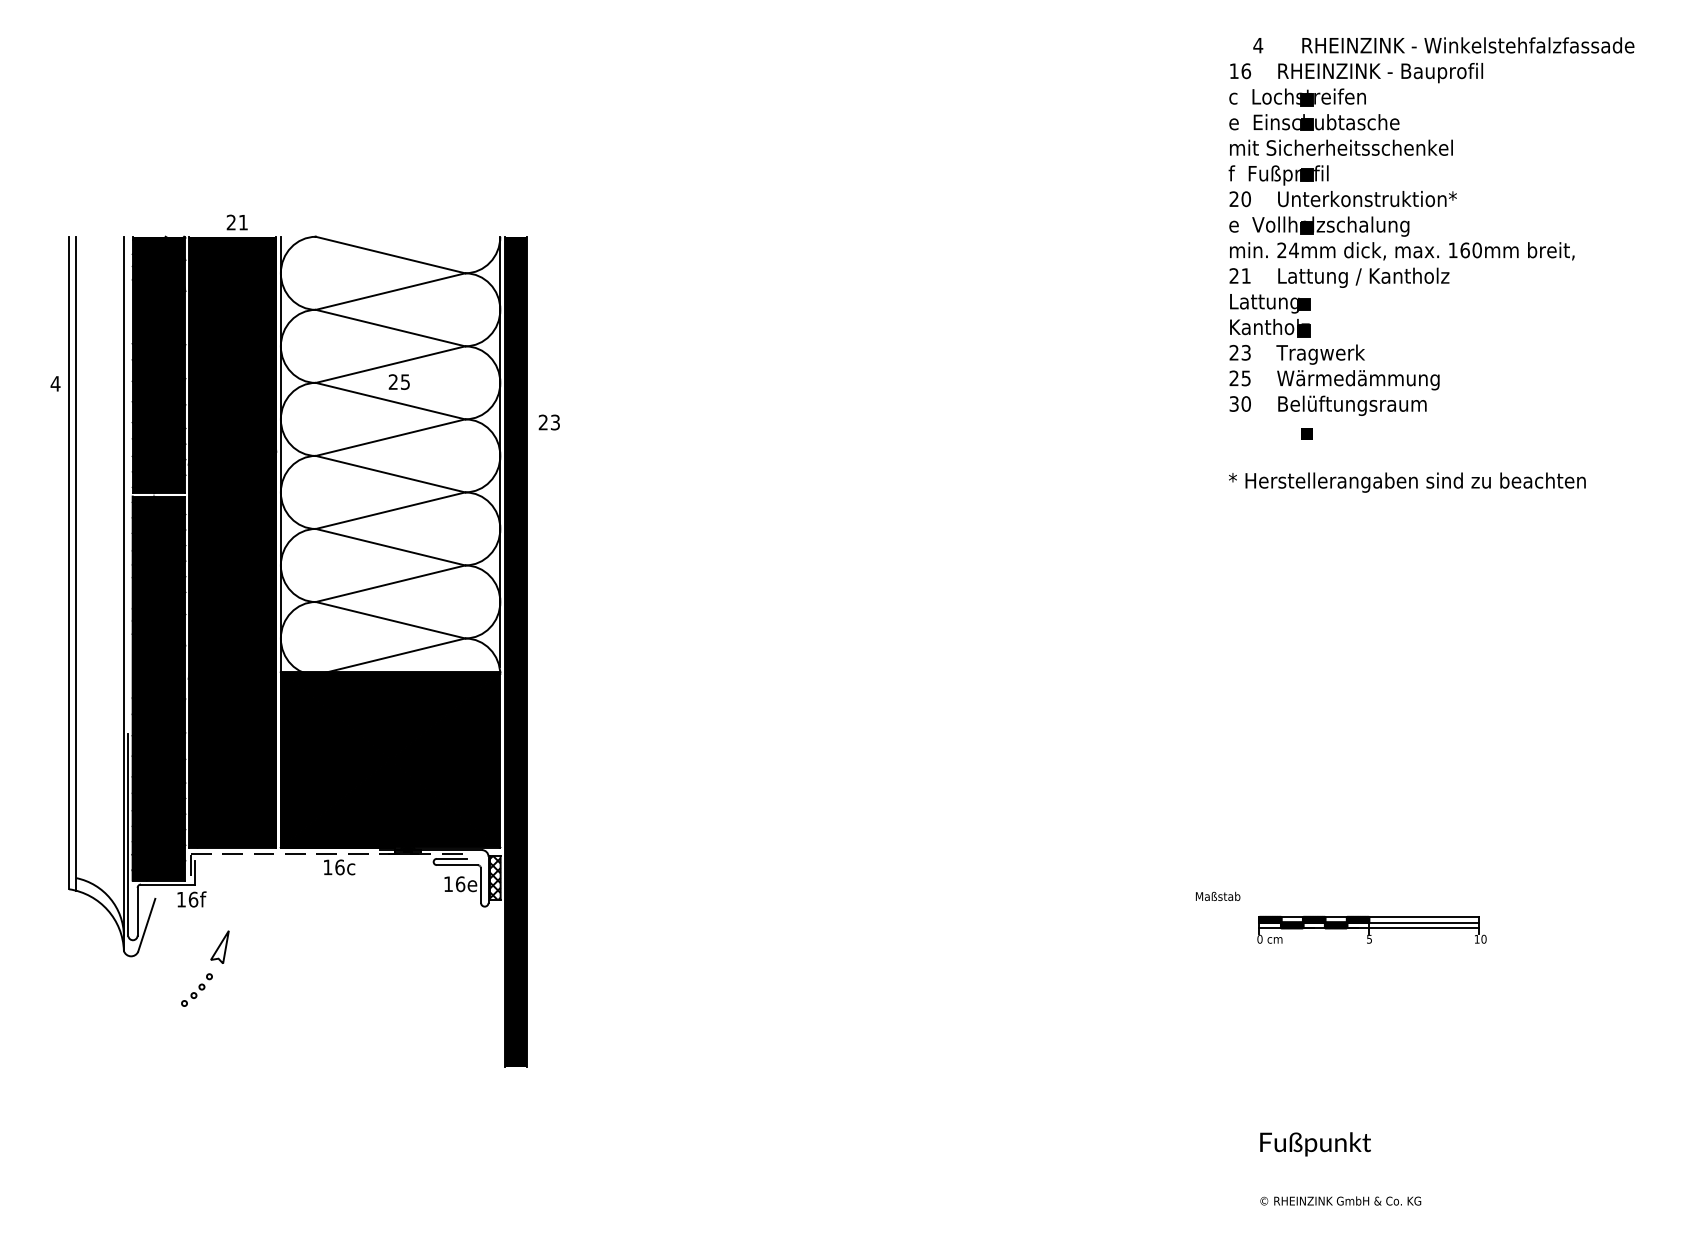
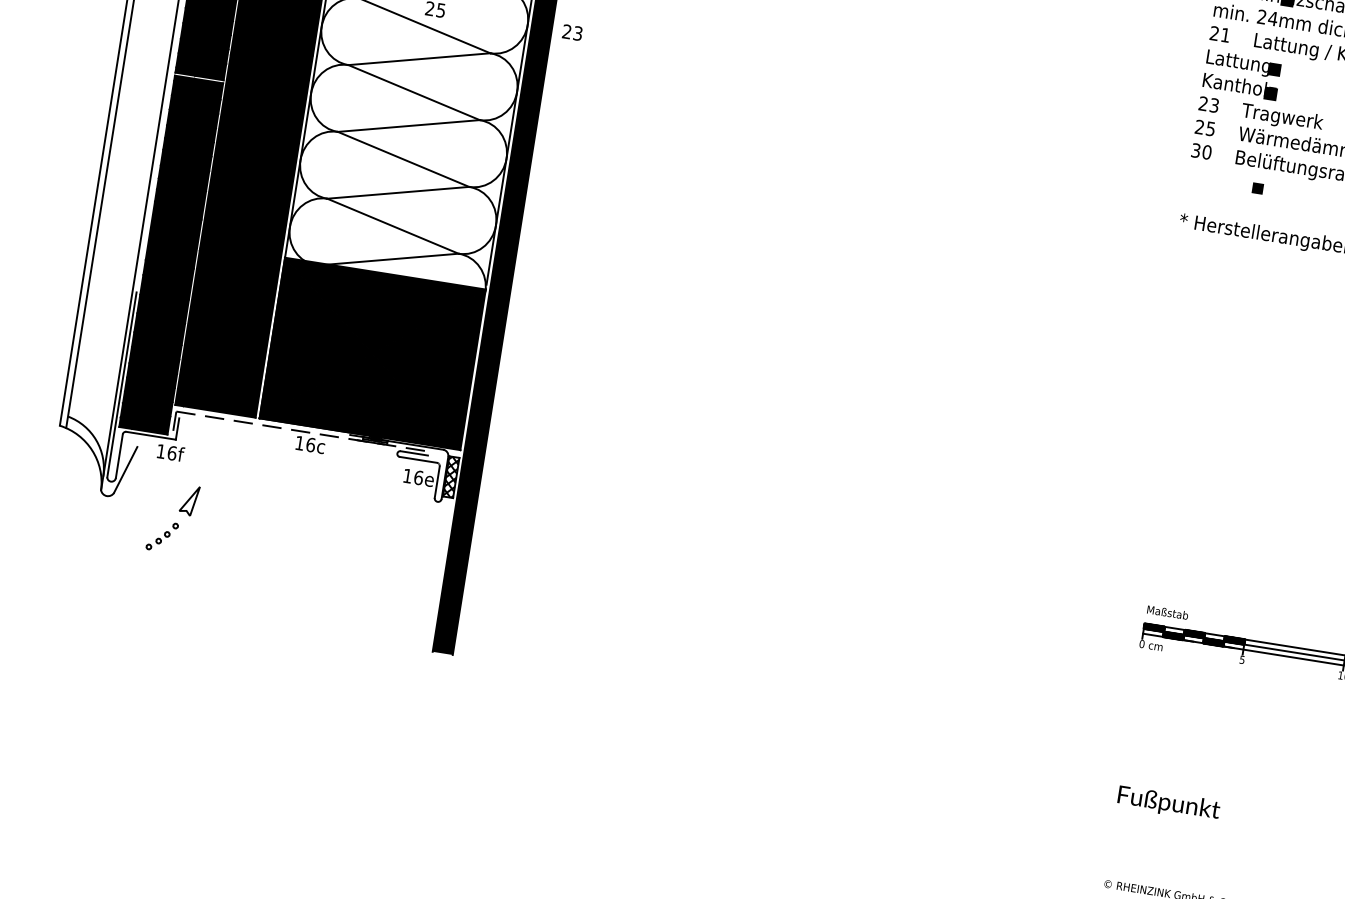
text: (548, 422) -> (571, 32), moved
text: (1218, 895) -> (1168, 611), moved
text: (1315, 1144) -> (1168, 804), moved

